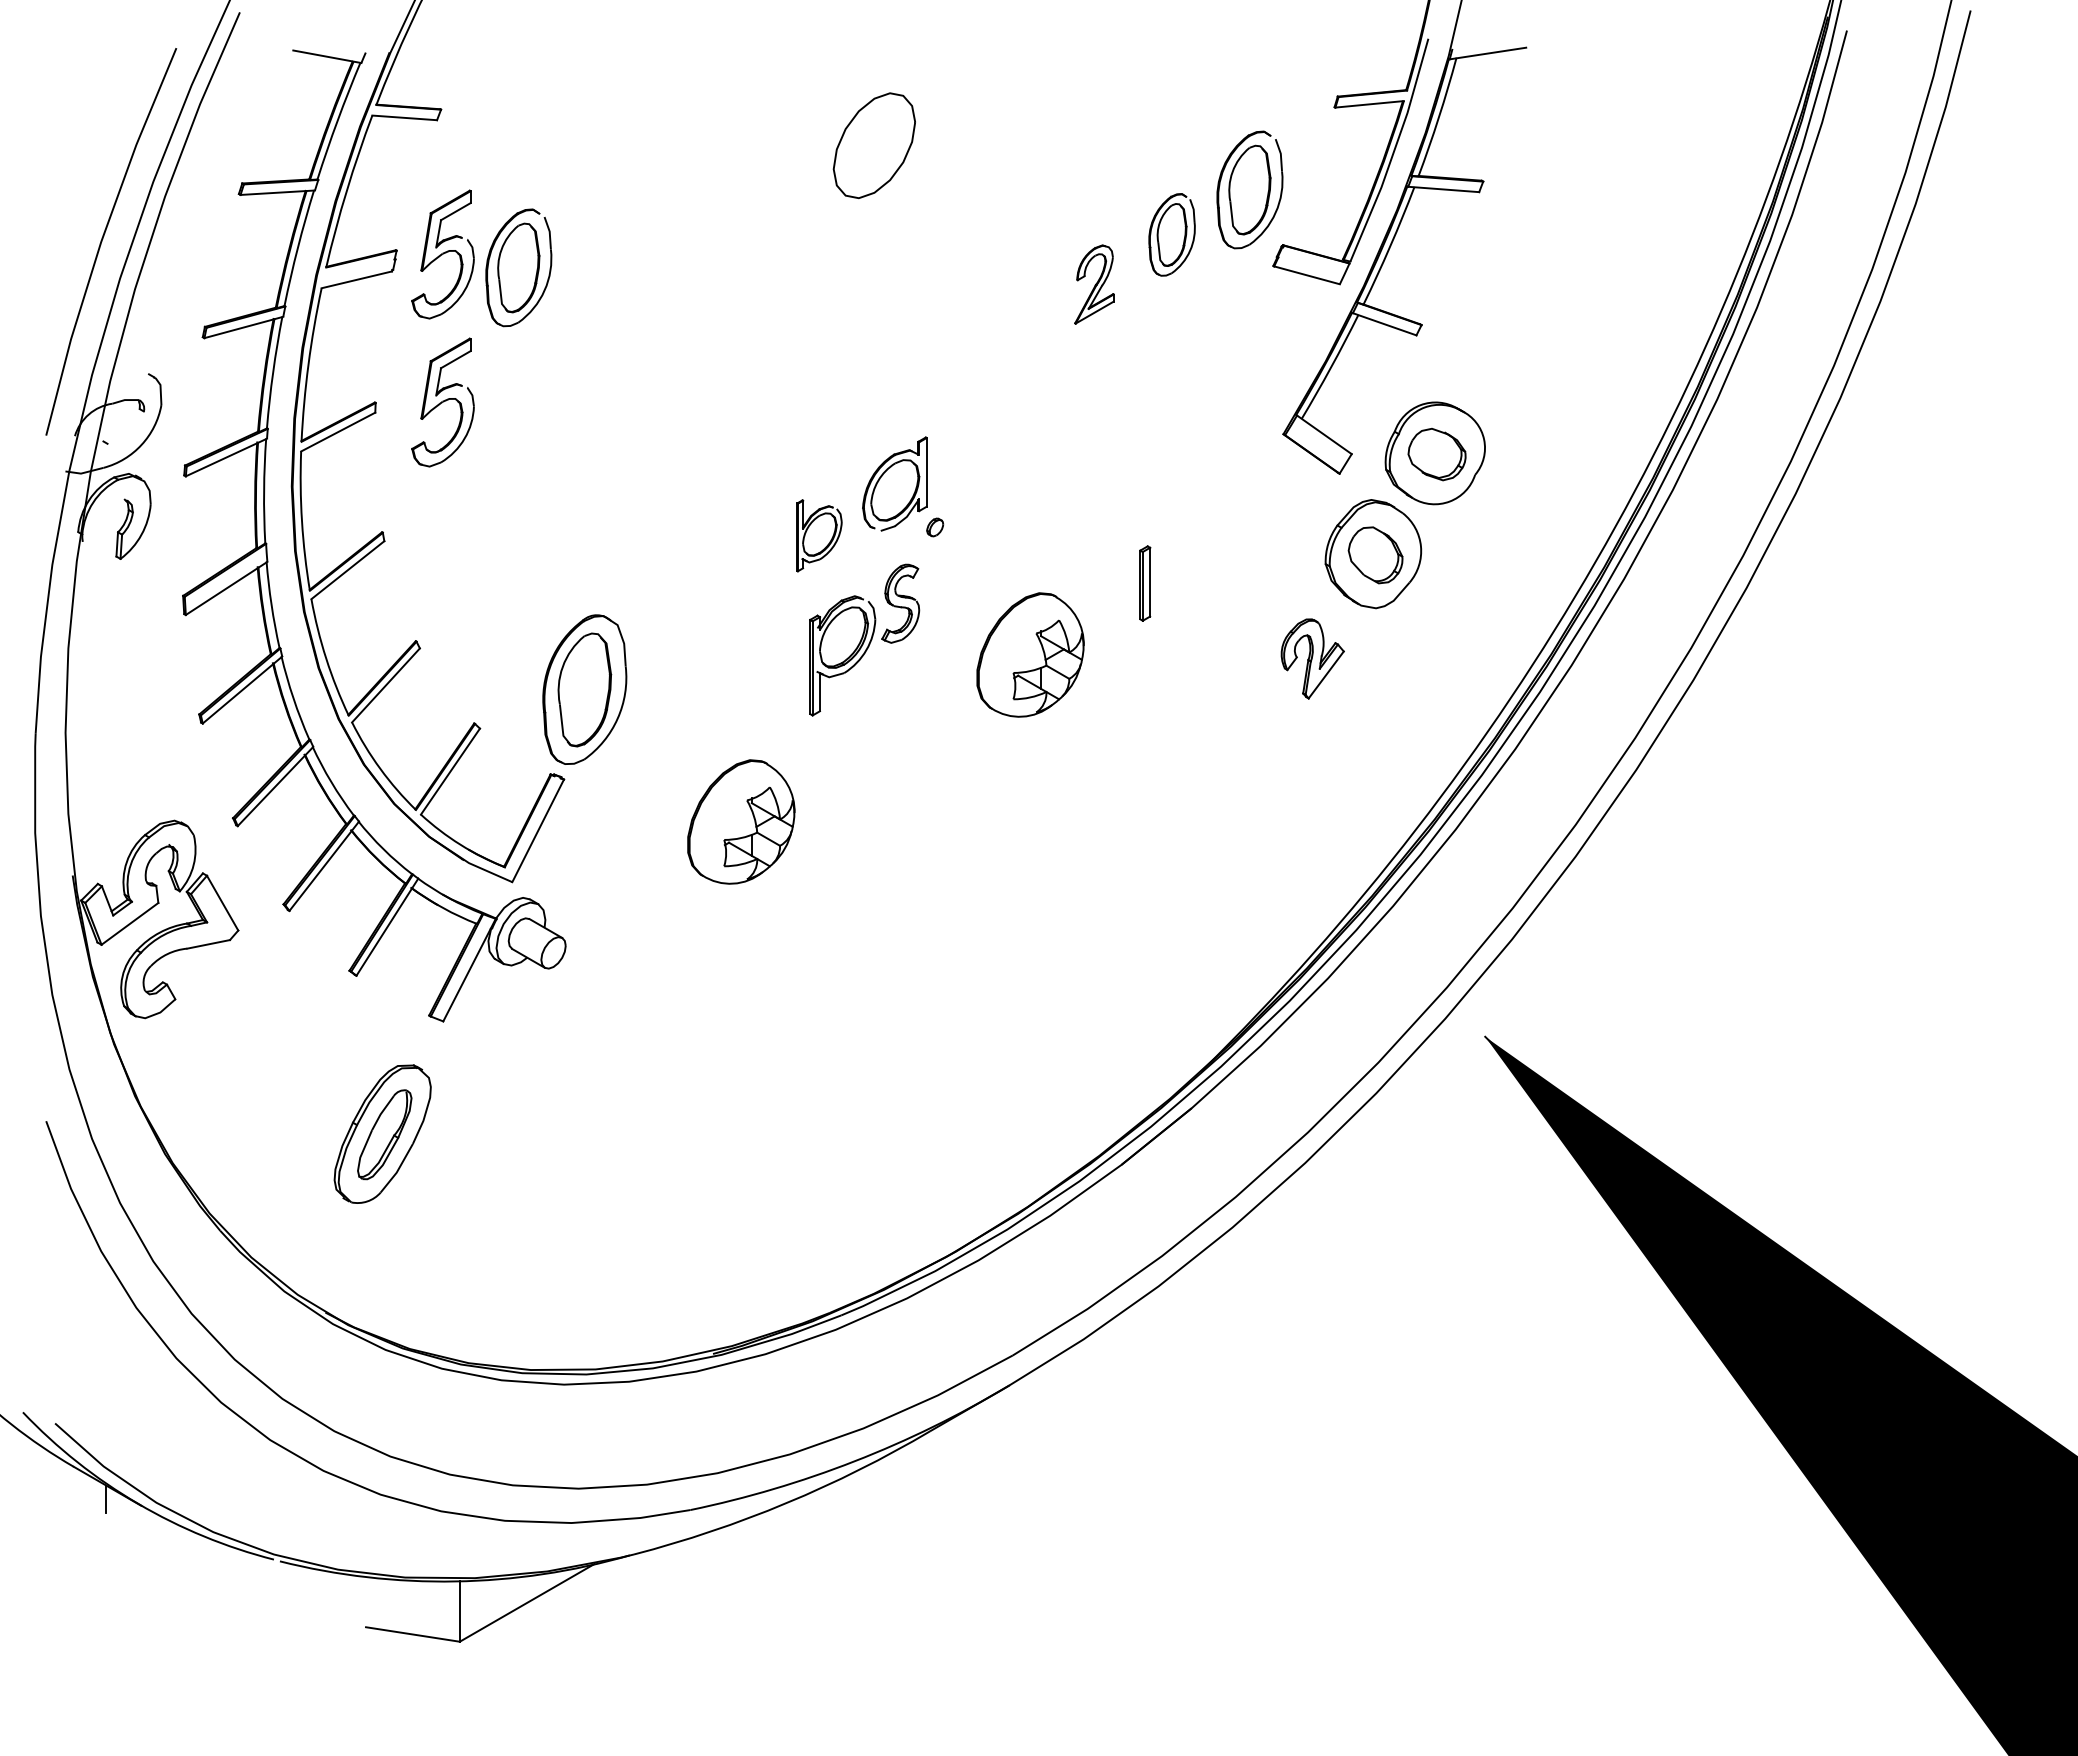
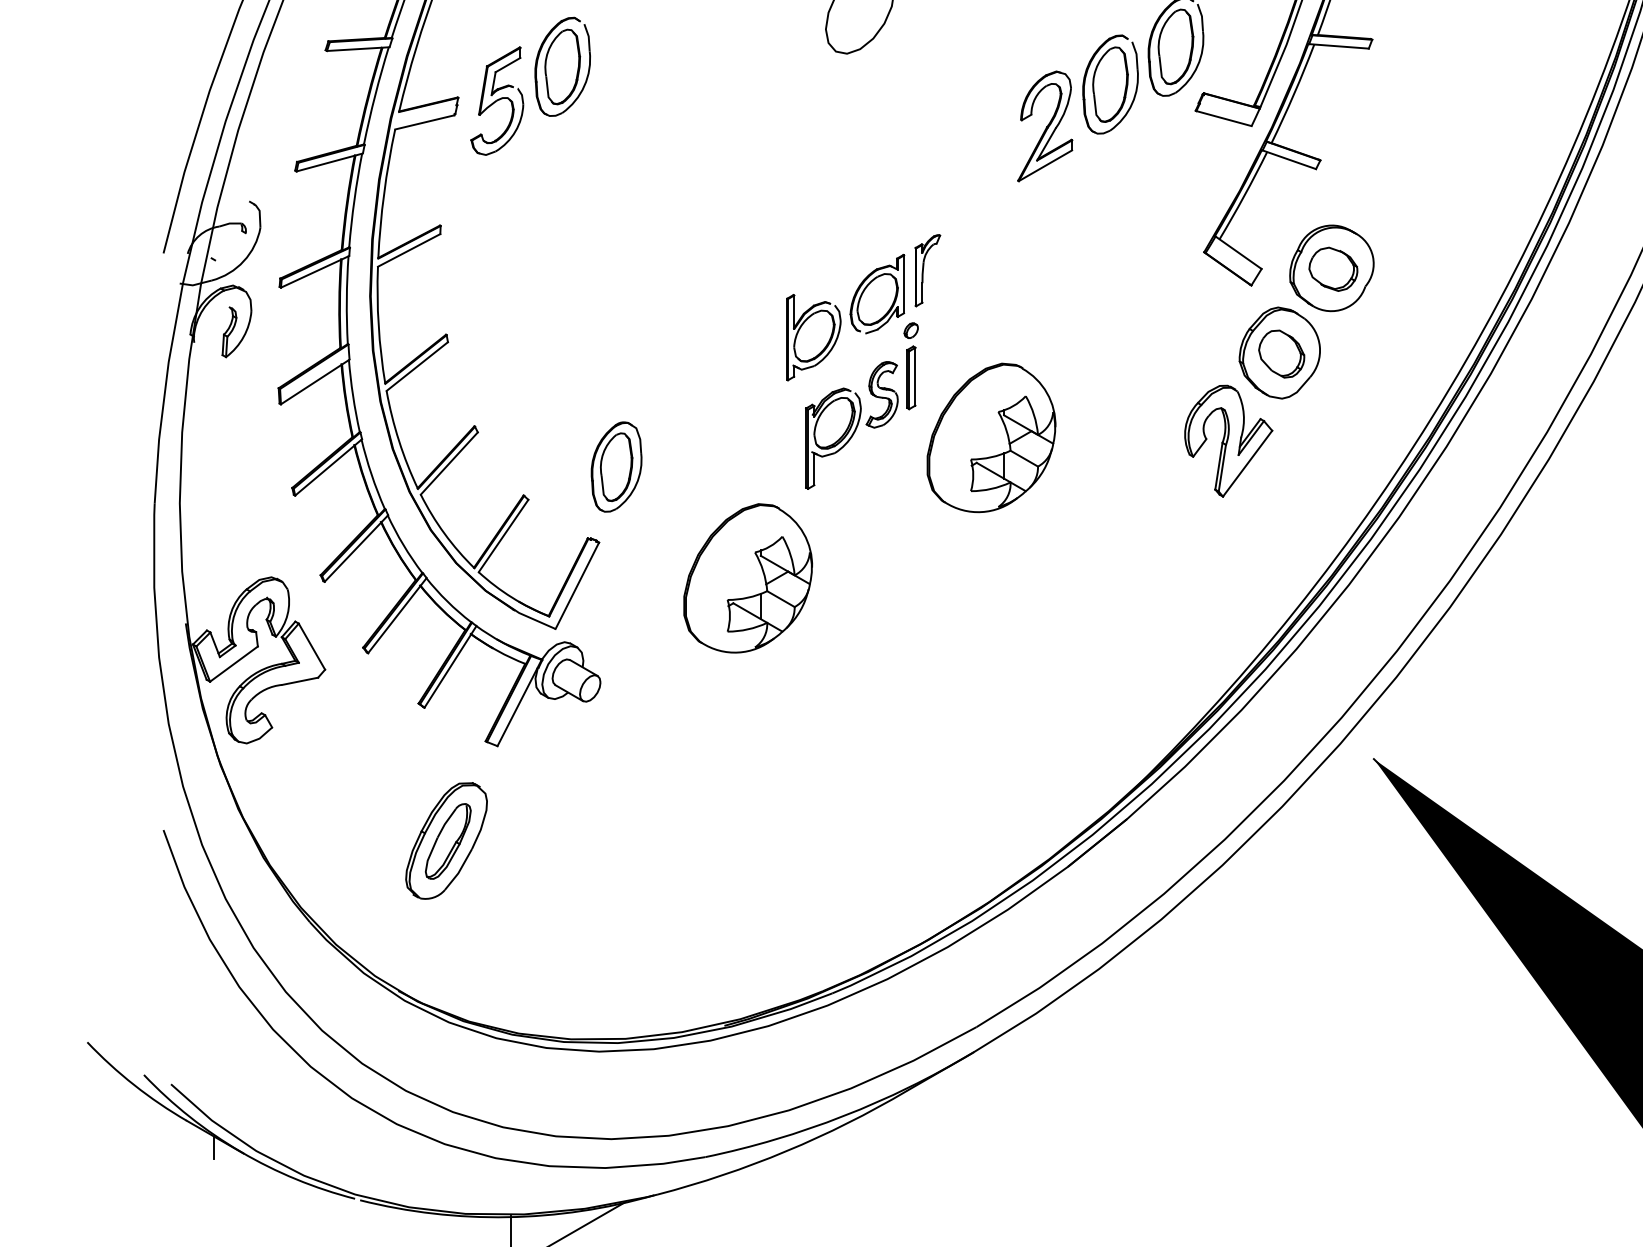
part: (1171, 234) -> (1110, 84), size x1.43
part: (518, 267) -> (562, 66), moved
part: (1094, 284) -> (1045, 126), size x1.67
part: (442, 402) -> (496, 225), removed
part: (954, 456) -> (927, 270), added
part: (819, 535) -> (813, 337), size x1.43
part: (1145, 583) -> (911, 377), moved
part: (1030, 654) -> (991, 437), size x1.43
part: (1312, 658) -> (1228, 440), size x1.67
part: (584, 689) -> (616, 466), size x0.71
part: (741, 821) -> (748, 577), size x1.43

